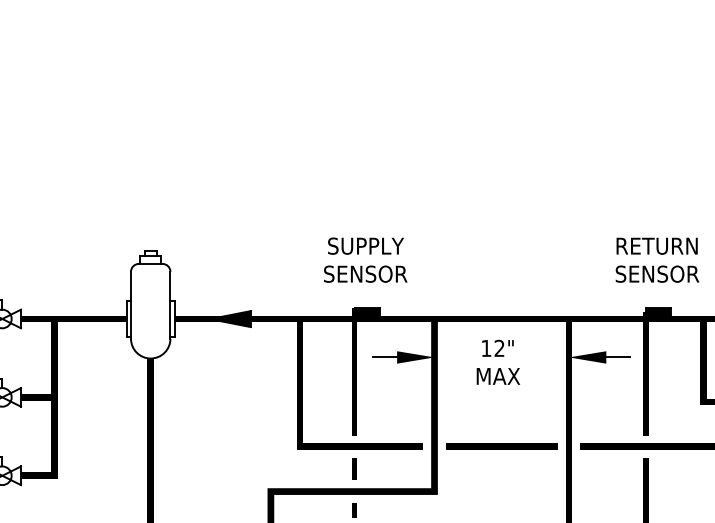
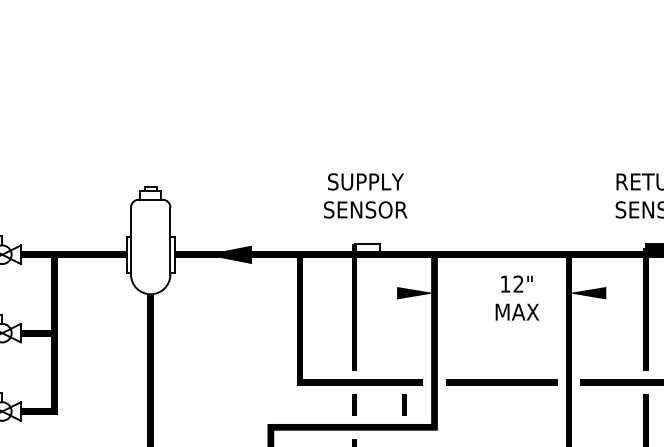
fill: (366, 312) -> (366, 248), removed
line: (385, 357) -> (385, 293), removed
line: (618, 357) -> (618, 293), removed
text: (497, 361) -> (516, 297), moved
line: (404, 468) -> (404, 404), added

